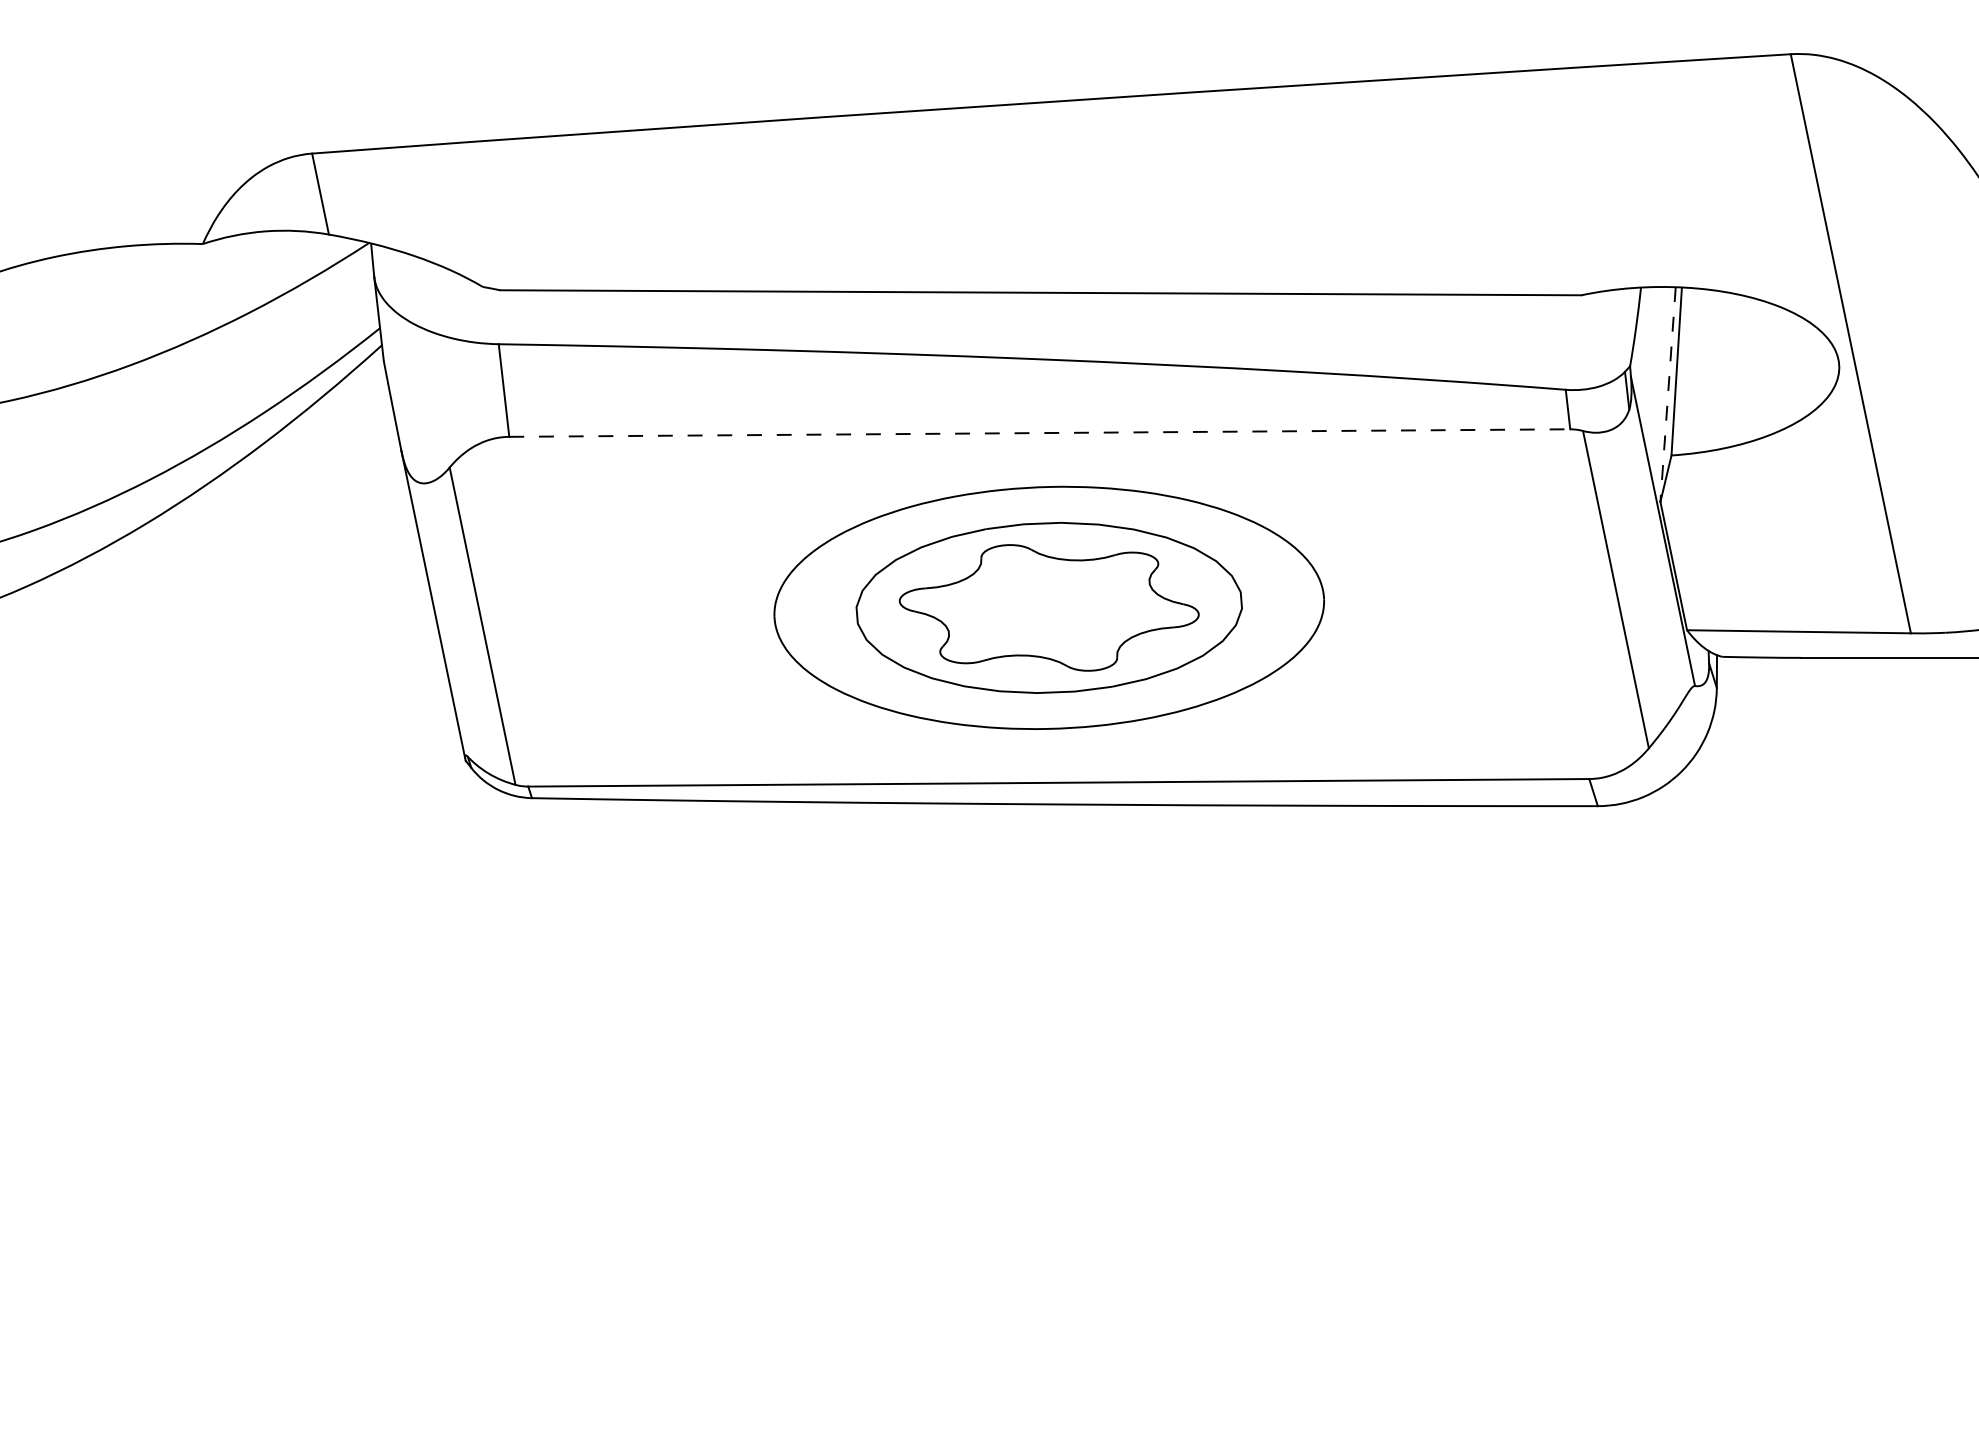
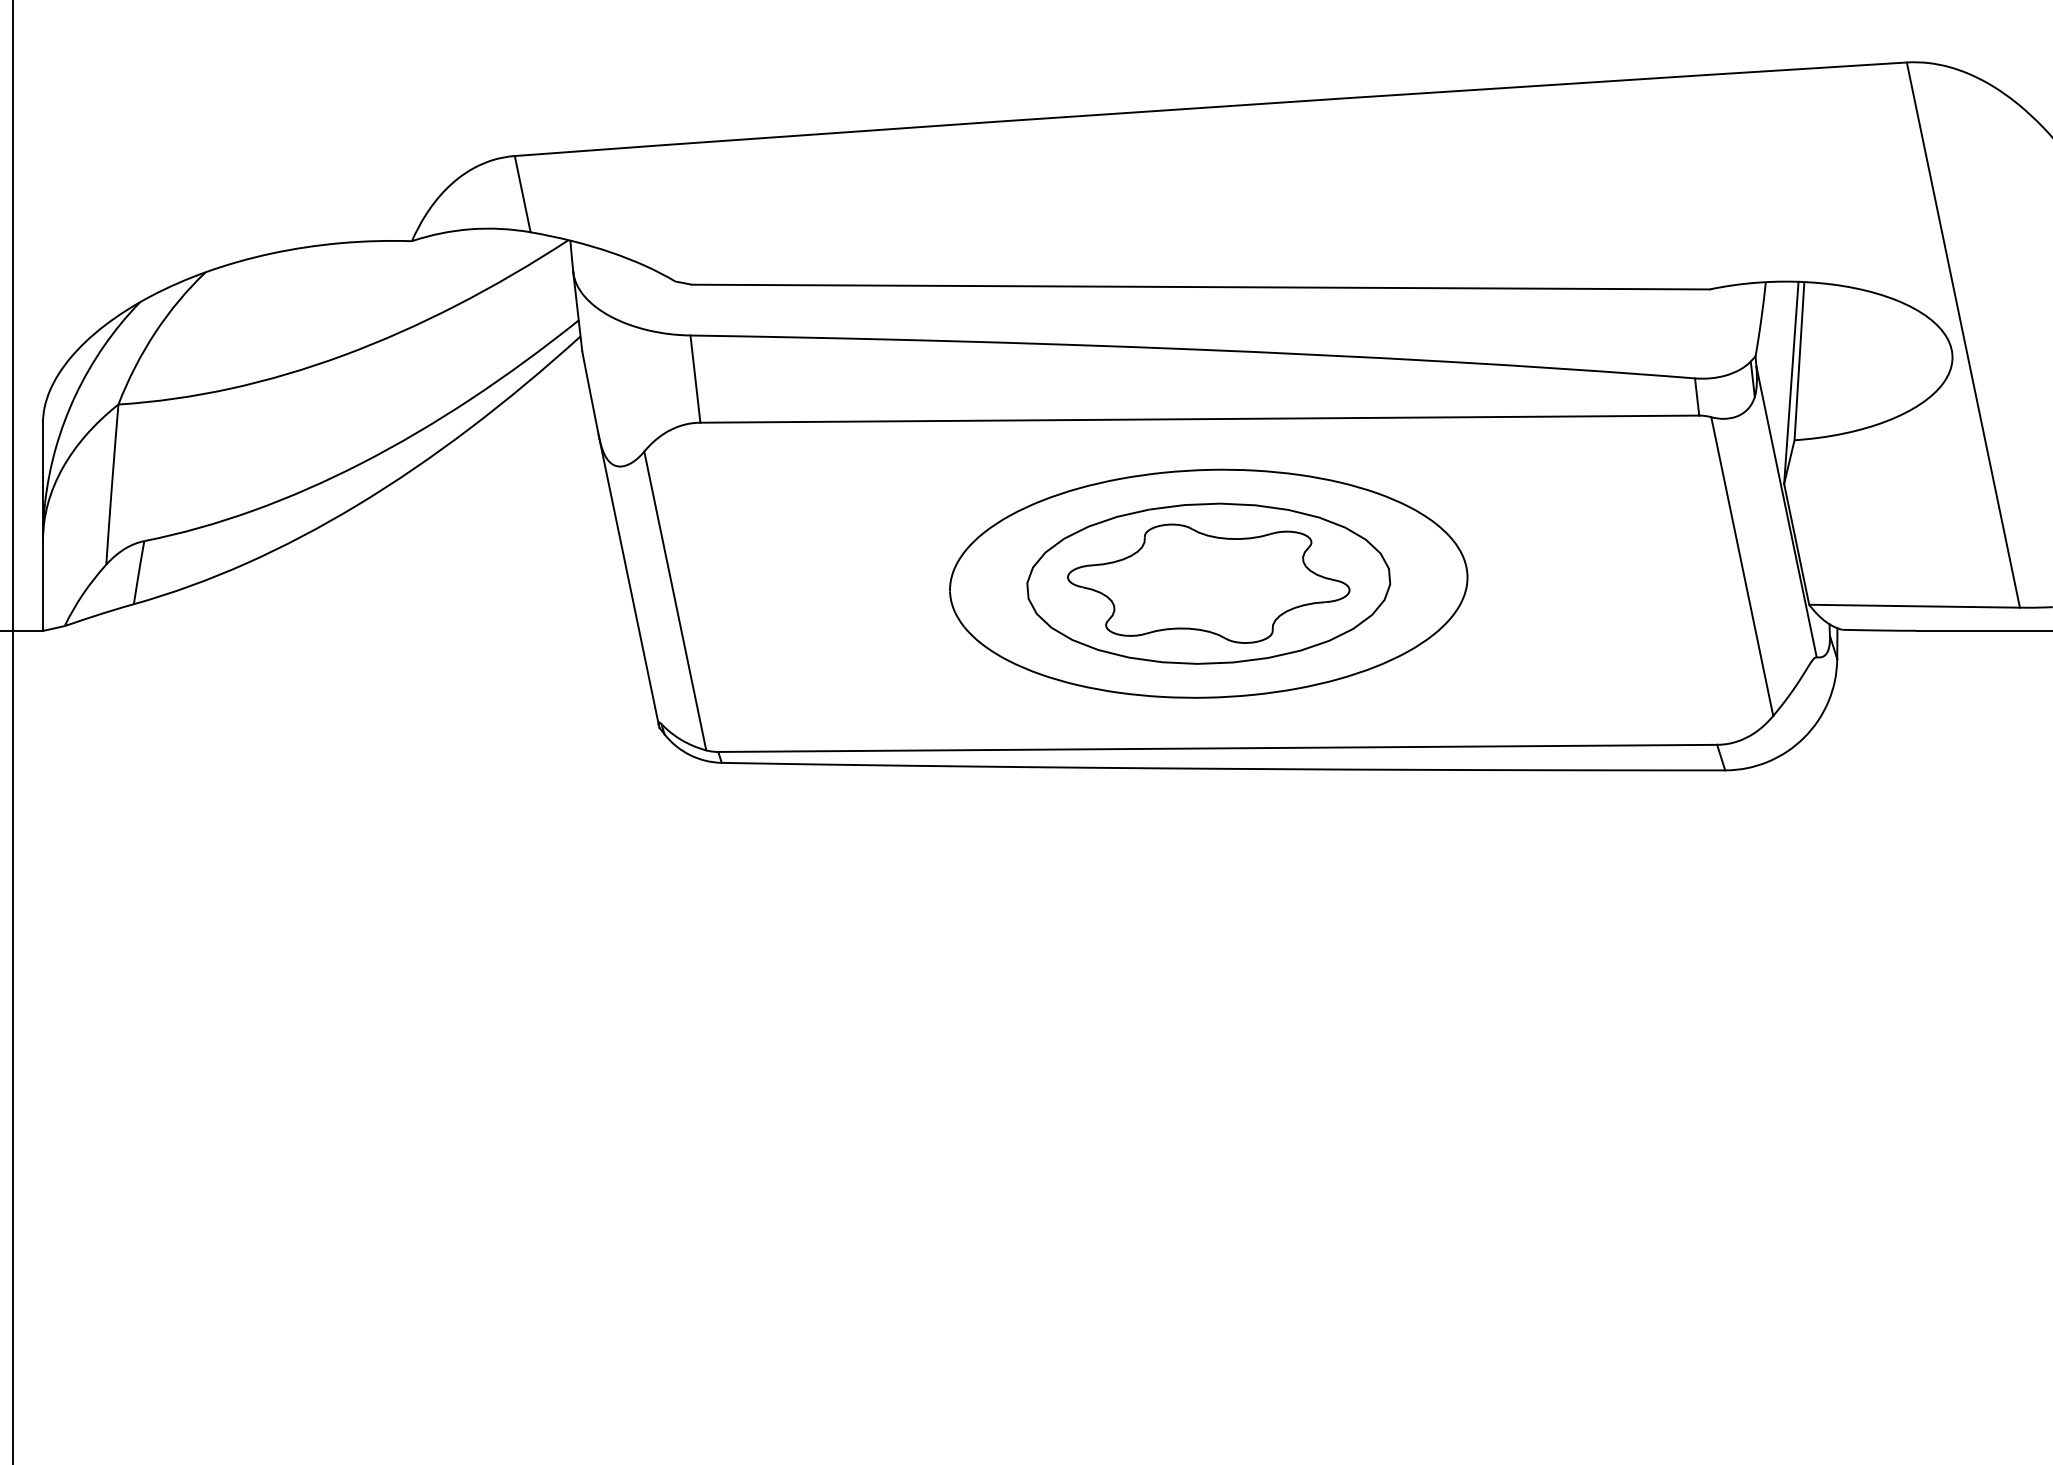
line: (1668, 395) -> (1791, 383), dashed -> solid
line: (1040, 433) -> (1200, 419), dashed -> solid

